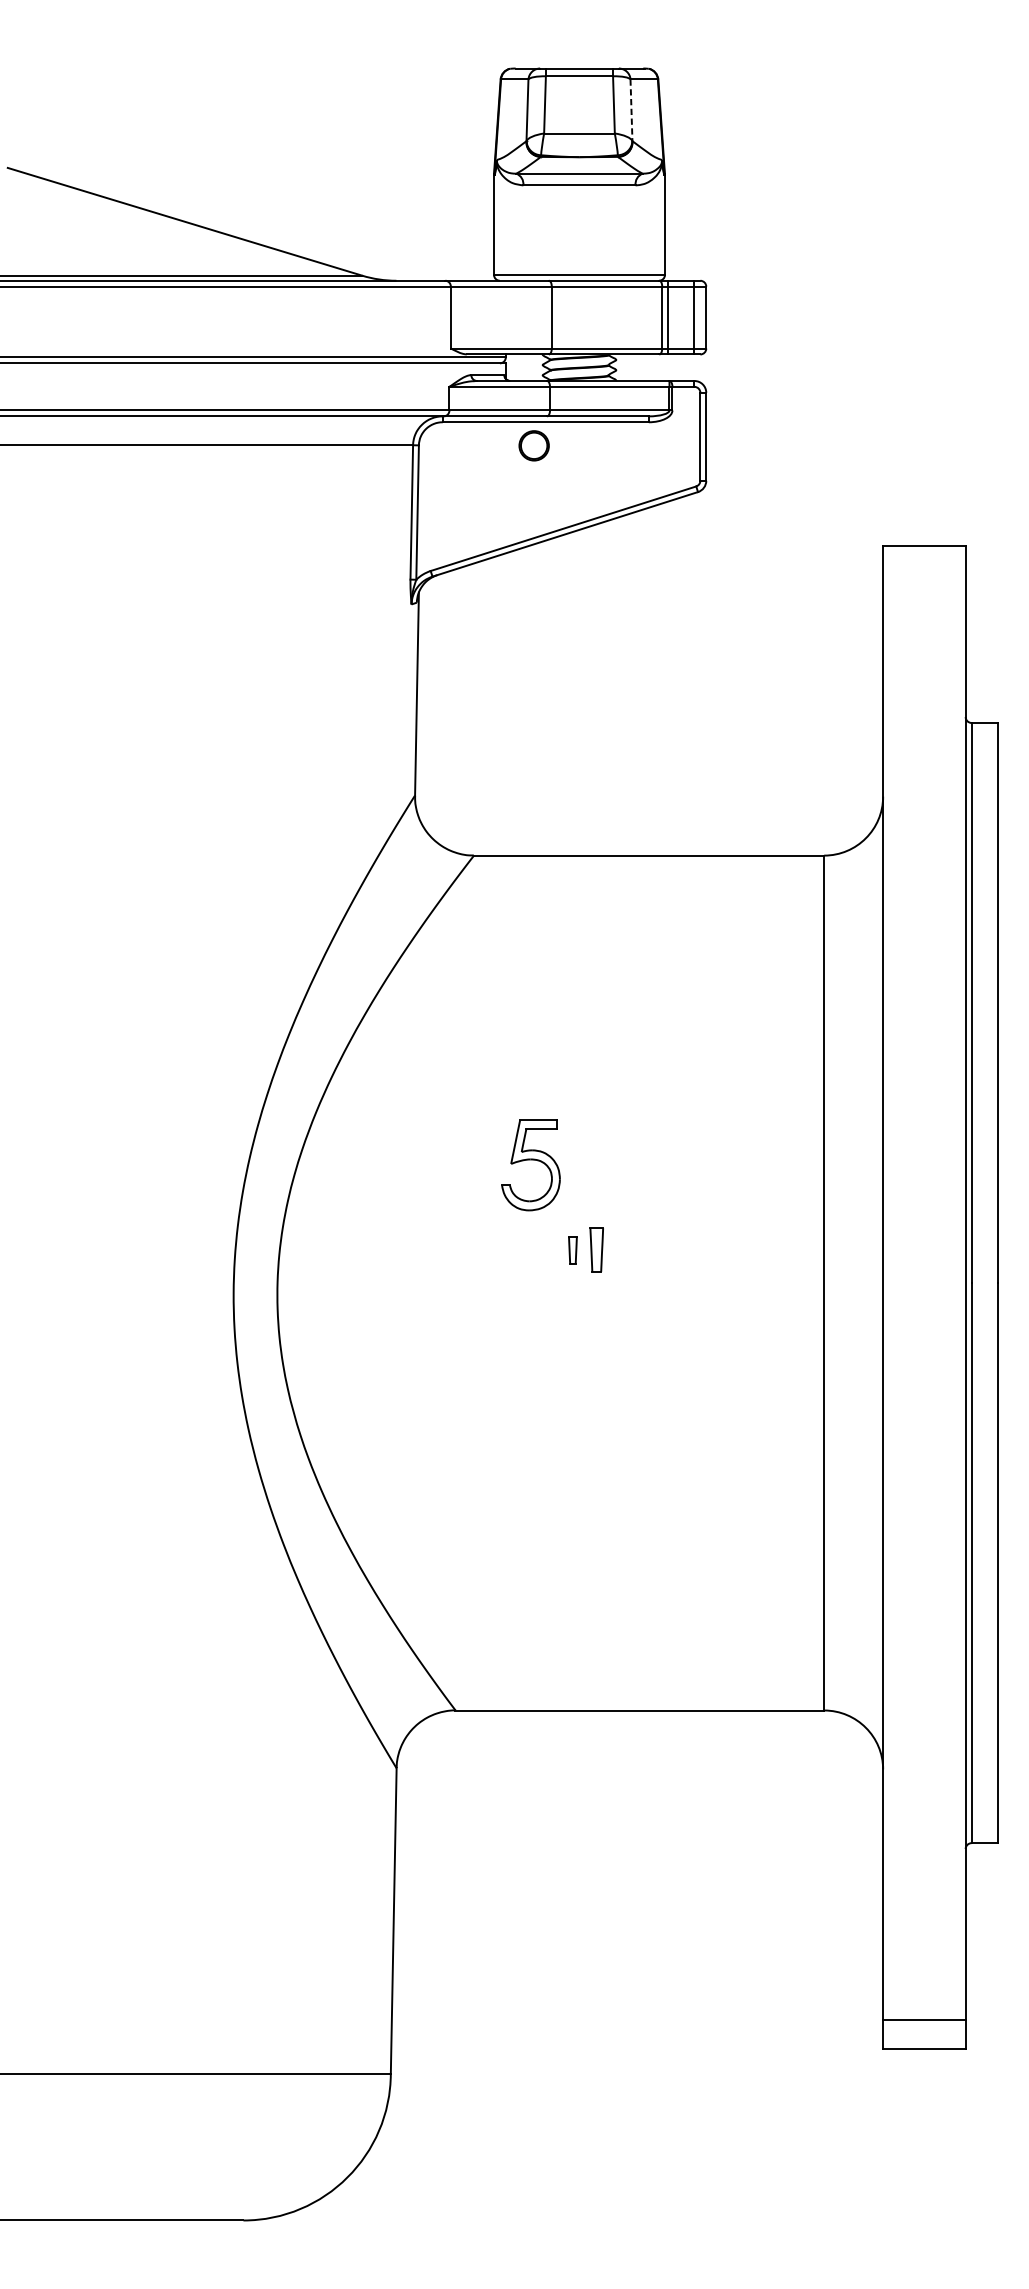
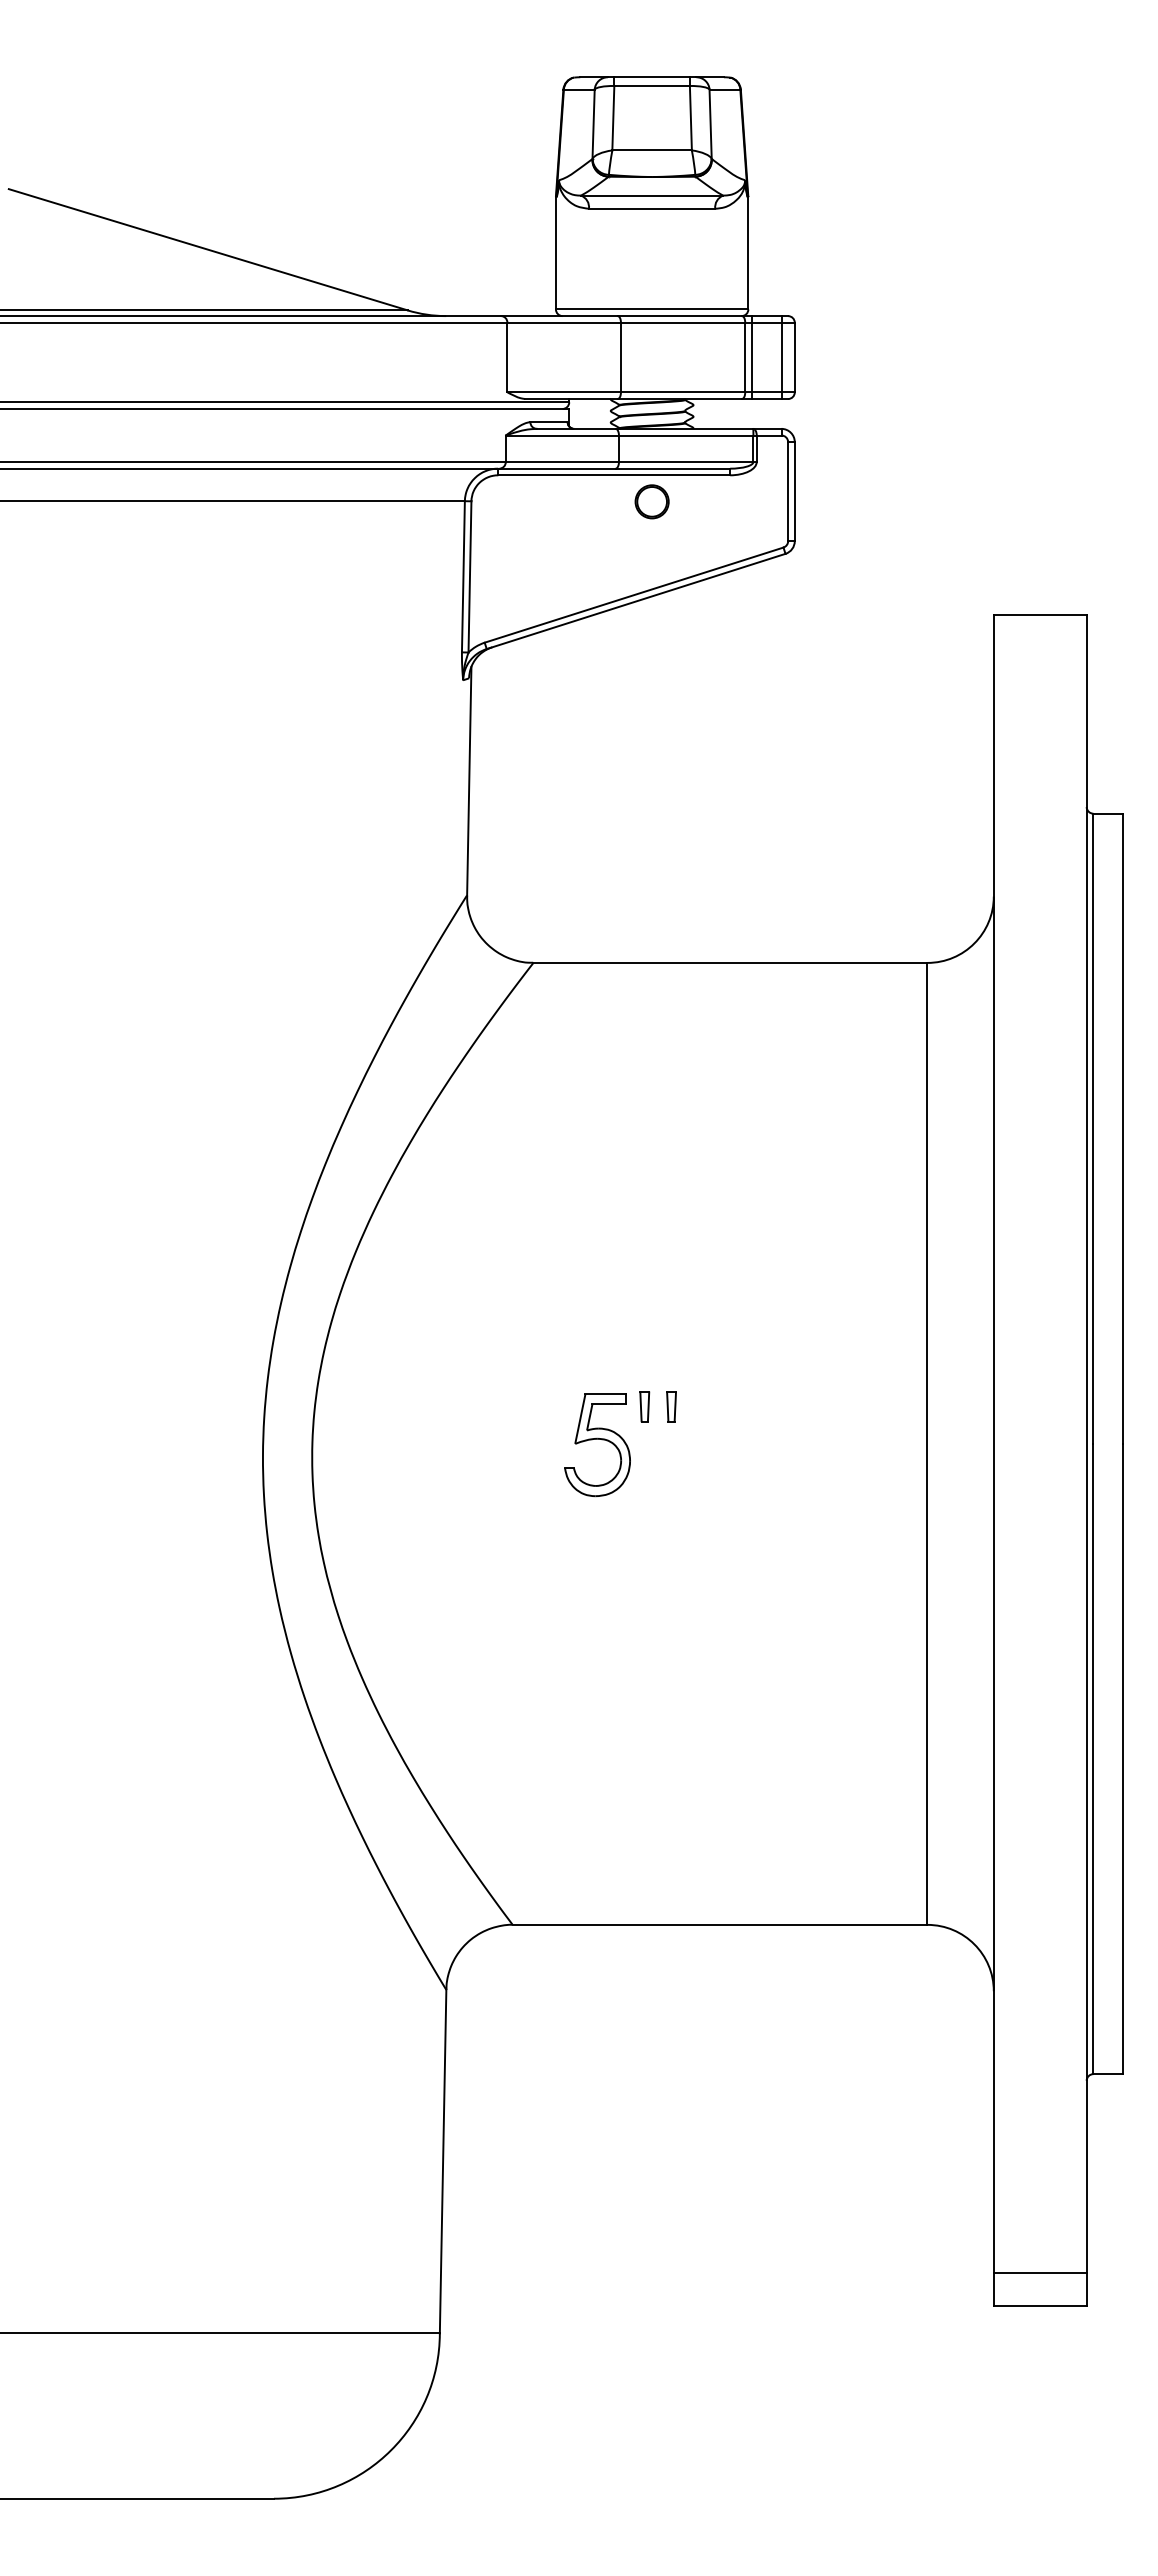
line: (631, 110) -> (710, 124), dashed -> solid
part: (533, 445) -> (651, 501), moved
part: (530, 1165) -> (597, 1445), moved
part: (596, 1249) -> (671, 1406), size x0.62

